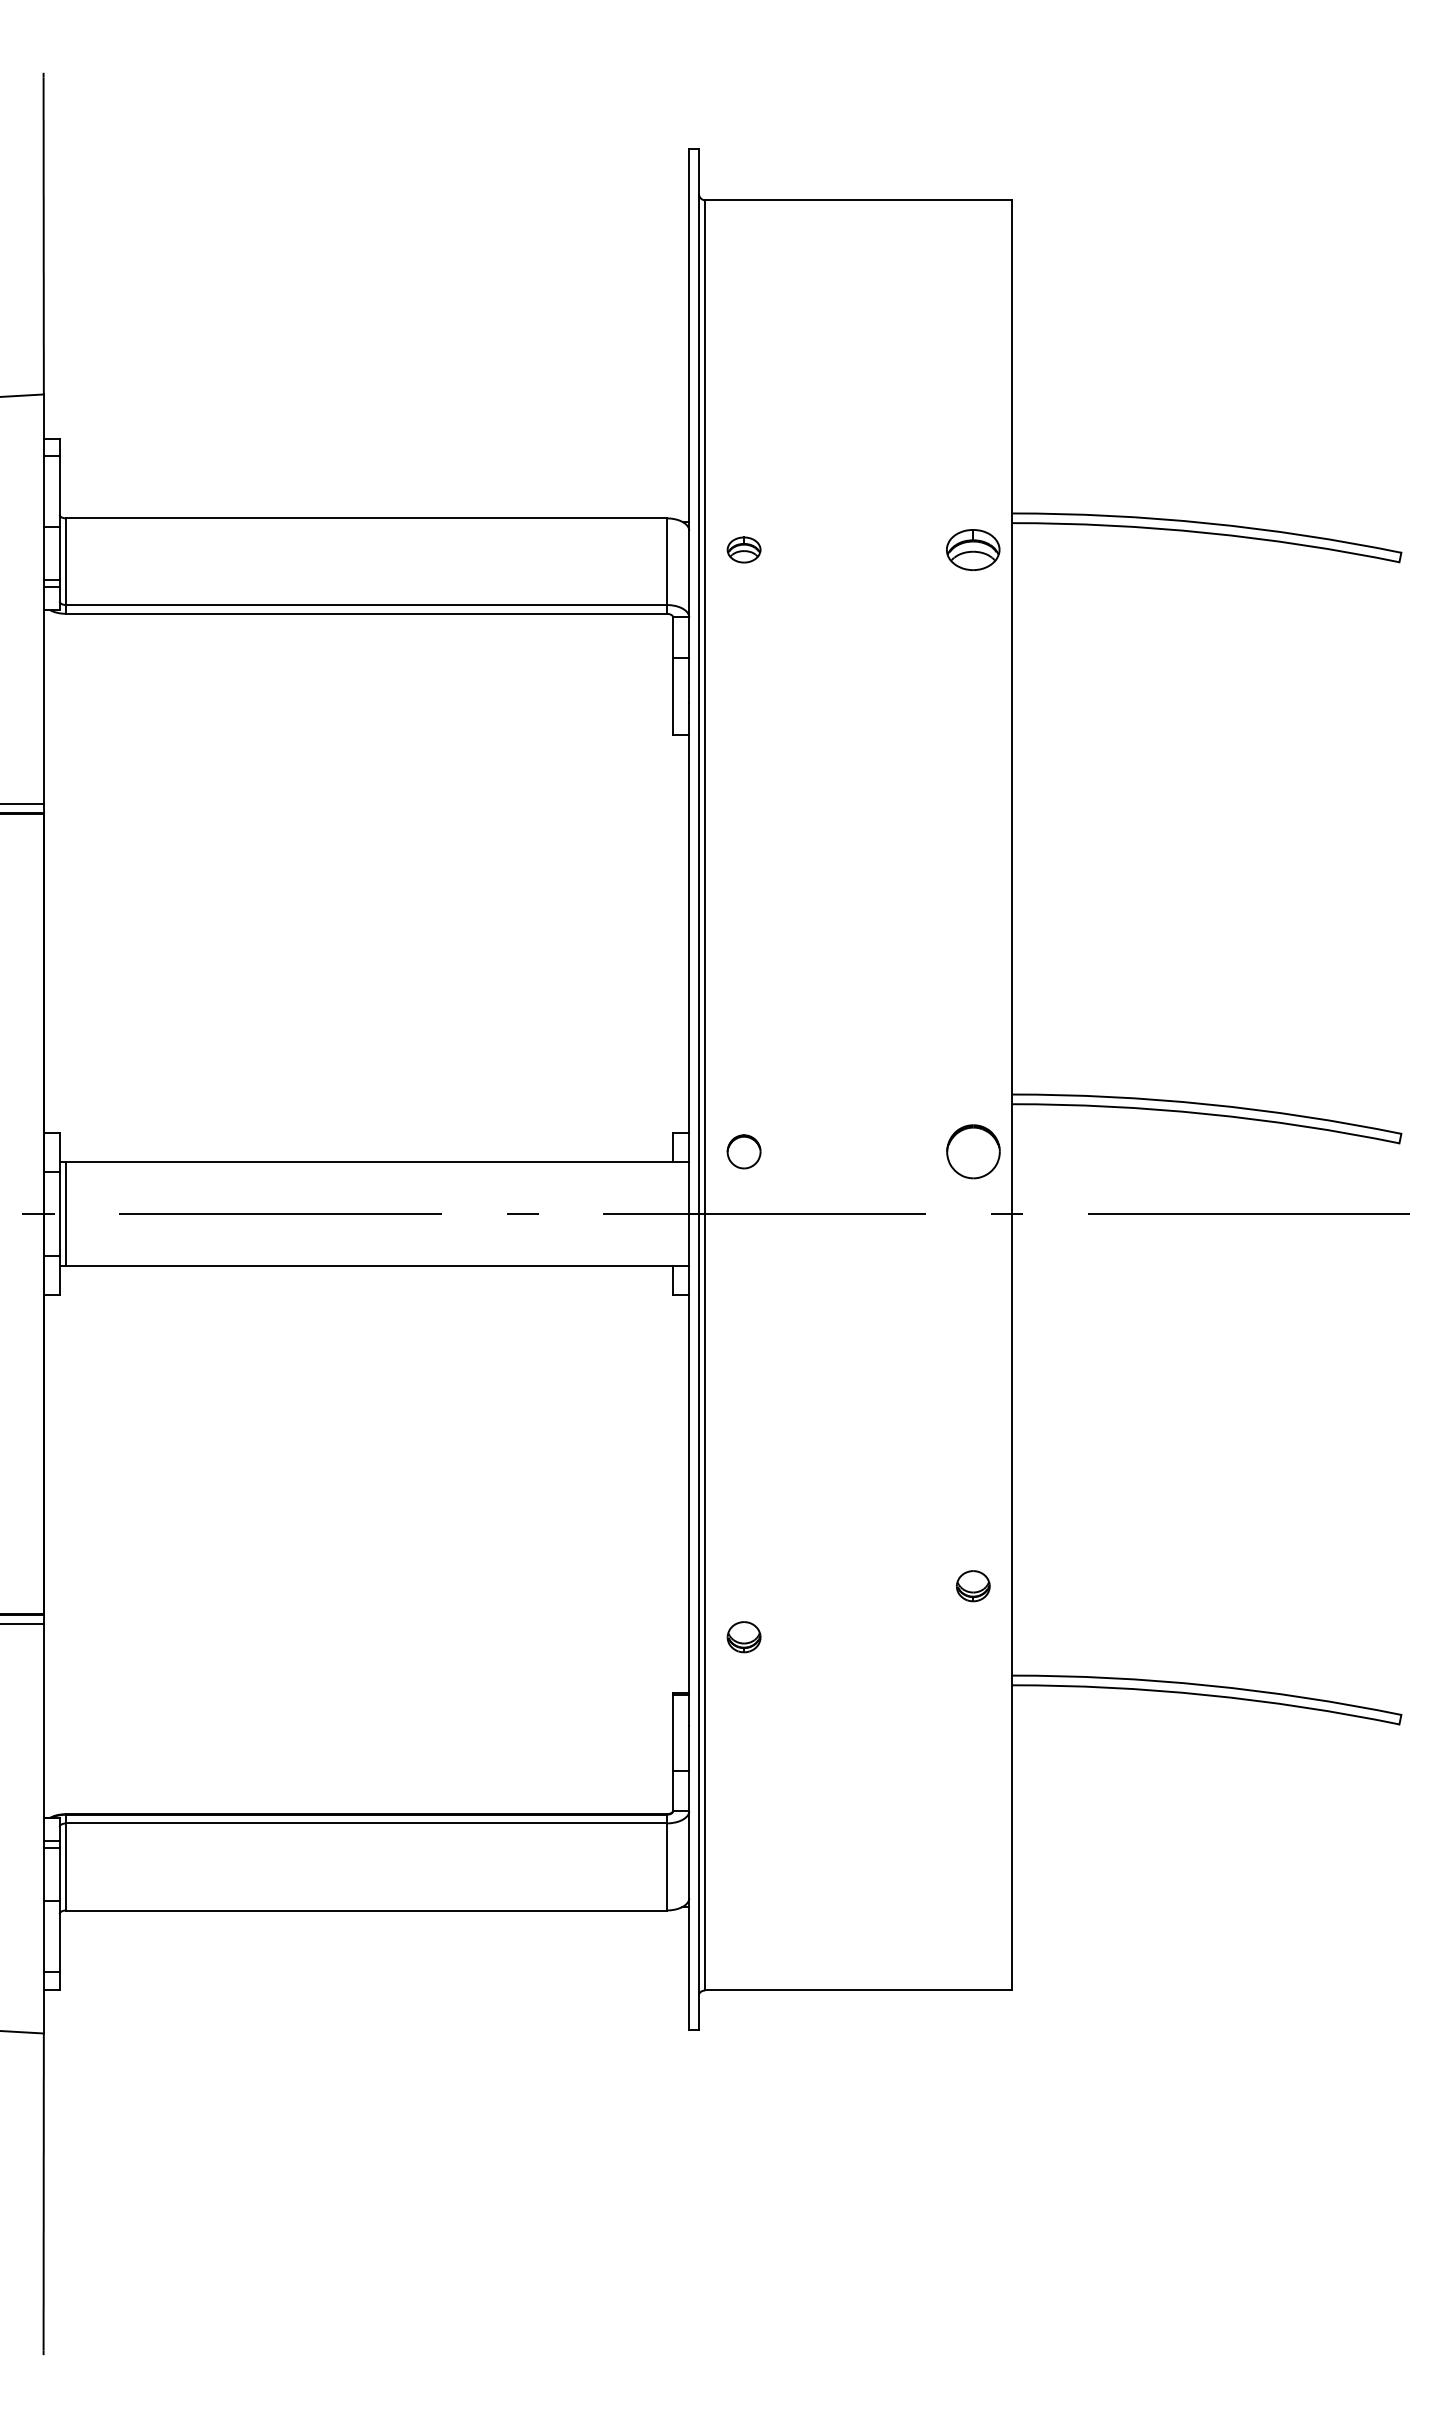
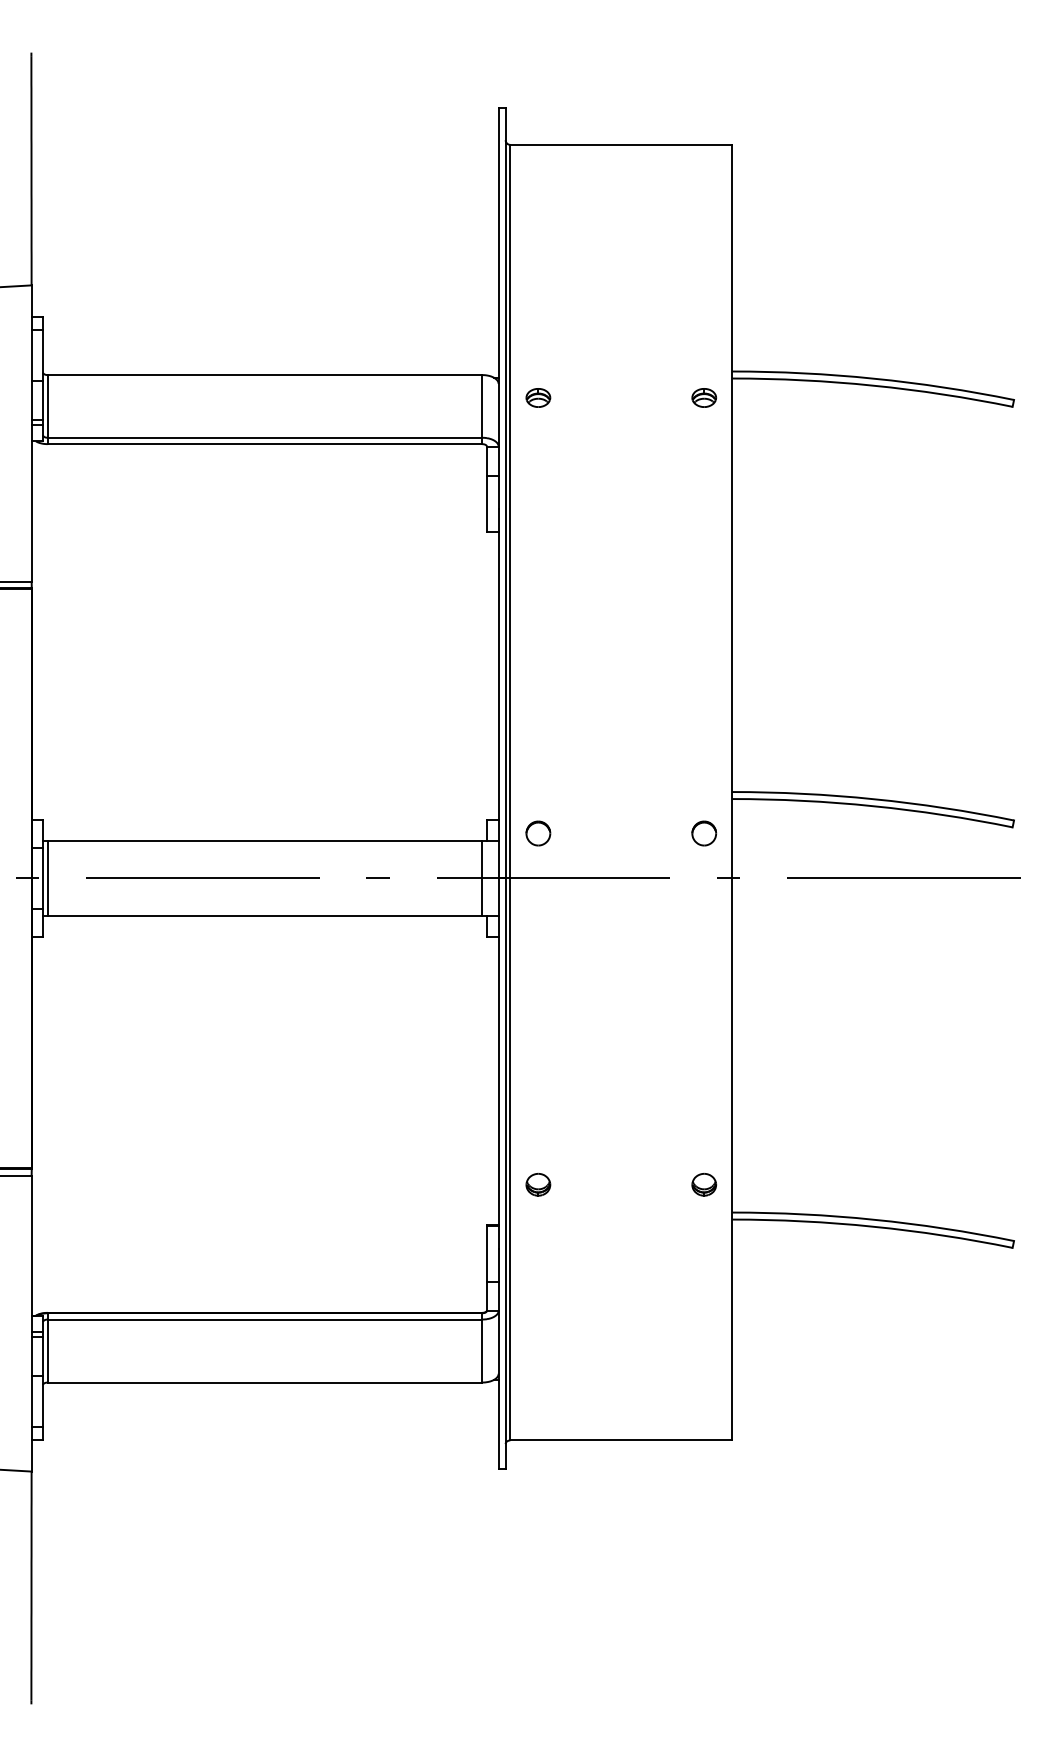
part: (973, 549) -> (704, 397), size x0.62
part: (972, 1151) -> (703, 833), size x0.62
line: (666, 1213) -> (482, 878), added
part: (973, 1586) -> (704, 1184), moved

